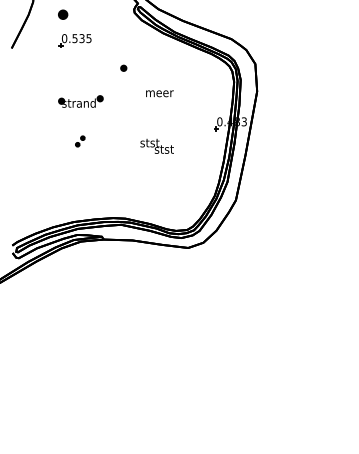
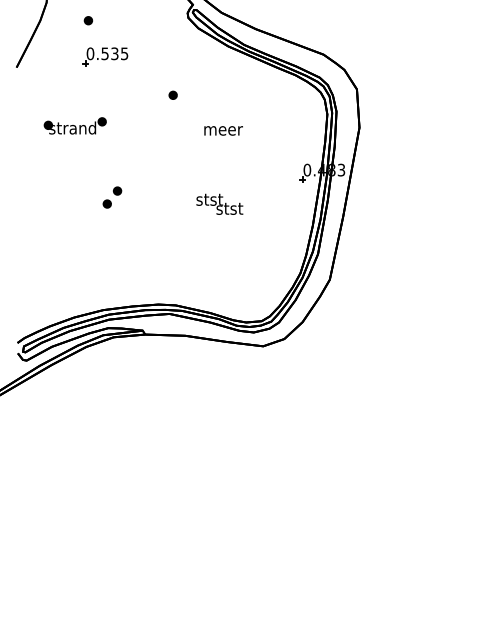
part: (63, 14) -> (88, 20), size x0.62
part: (80, 101) -> (74, 125), moved
part: (80, 141) -> (112, 197), size x1.43

